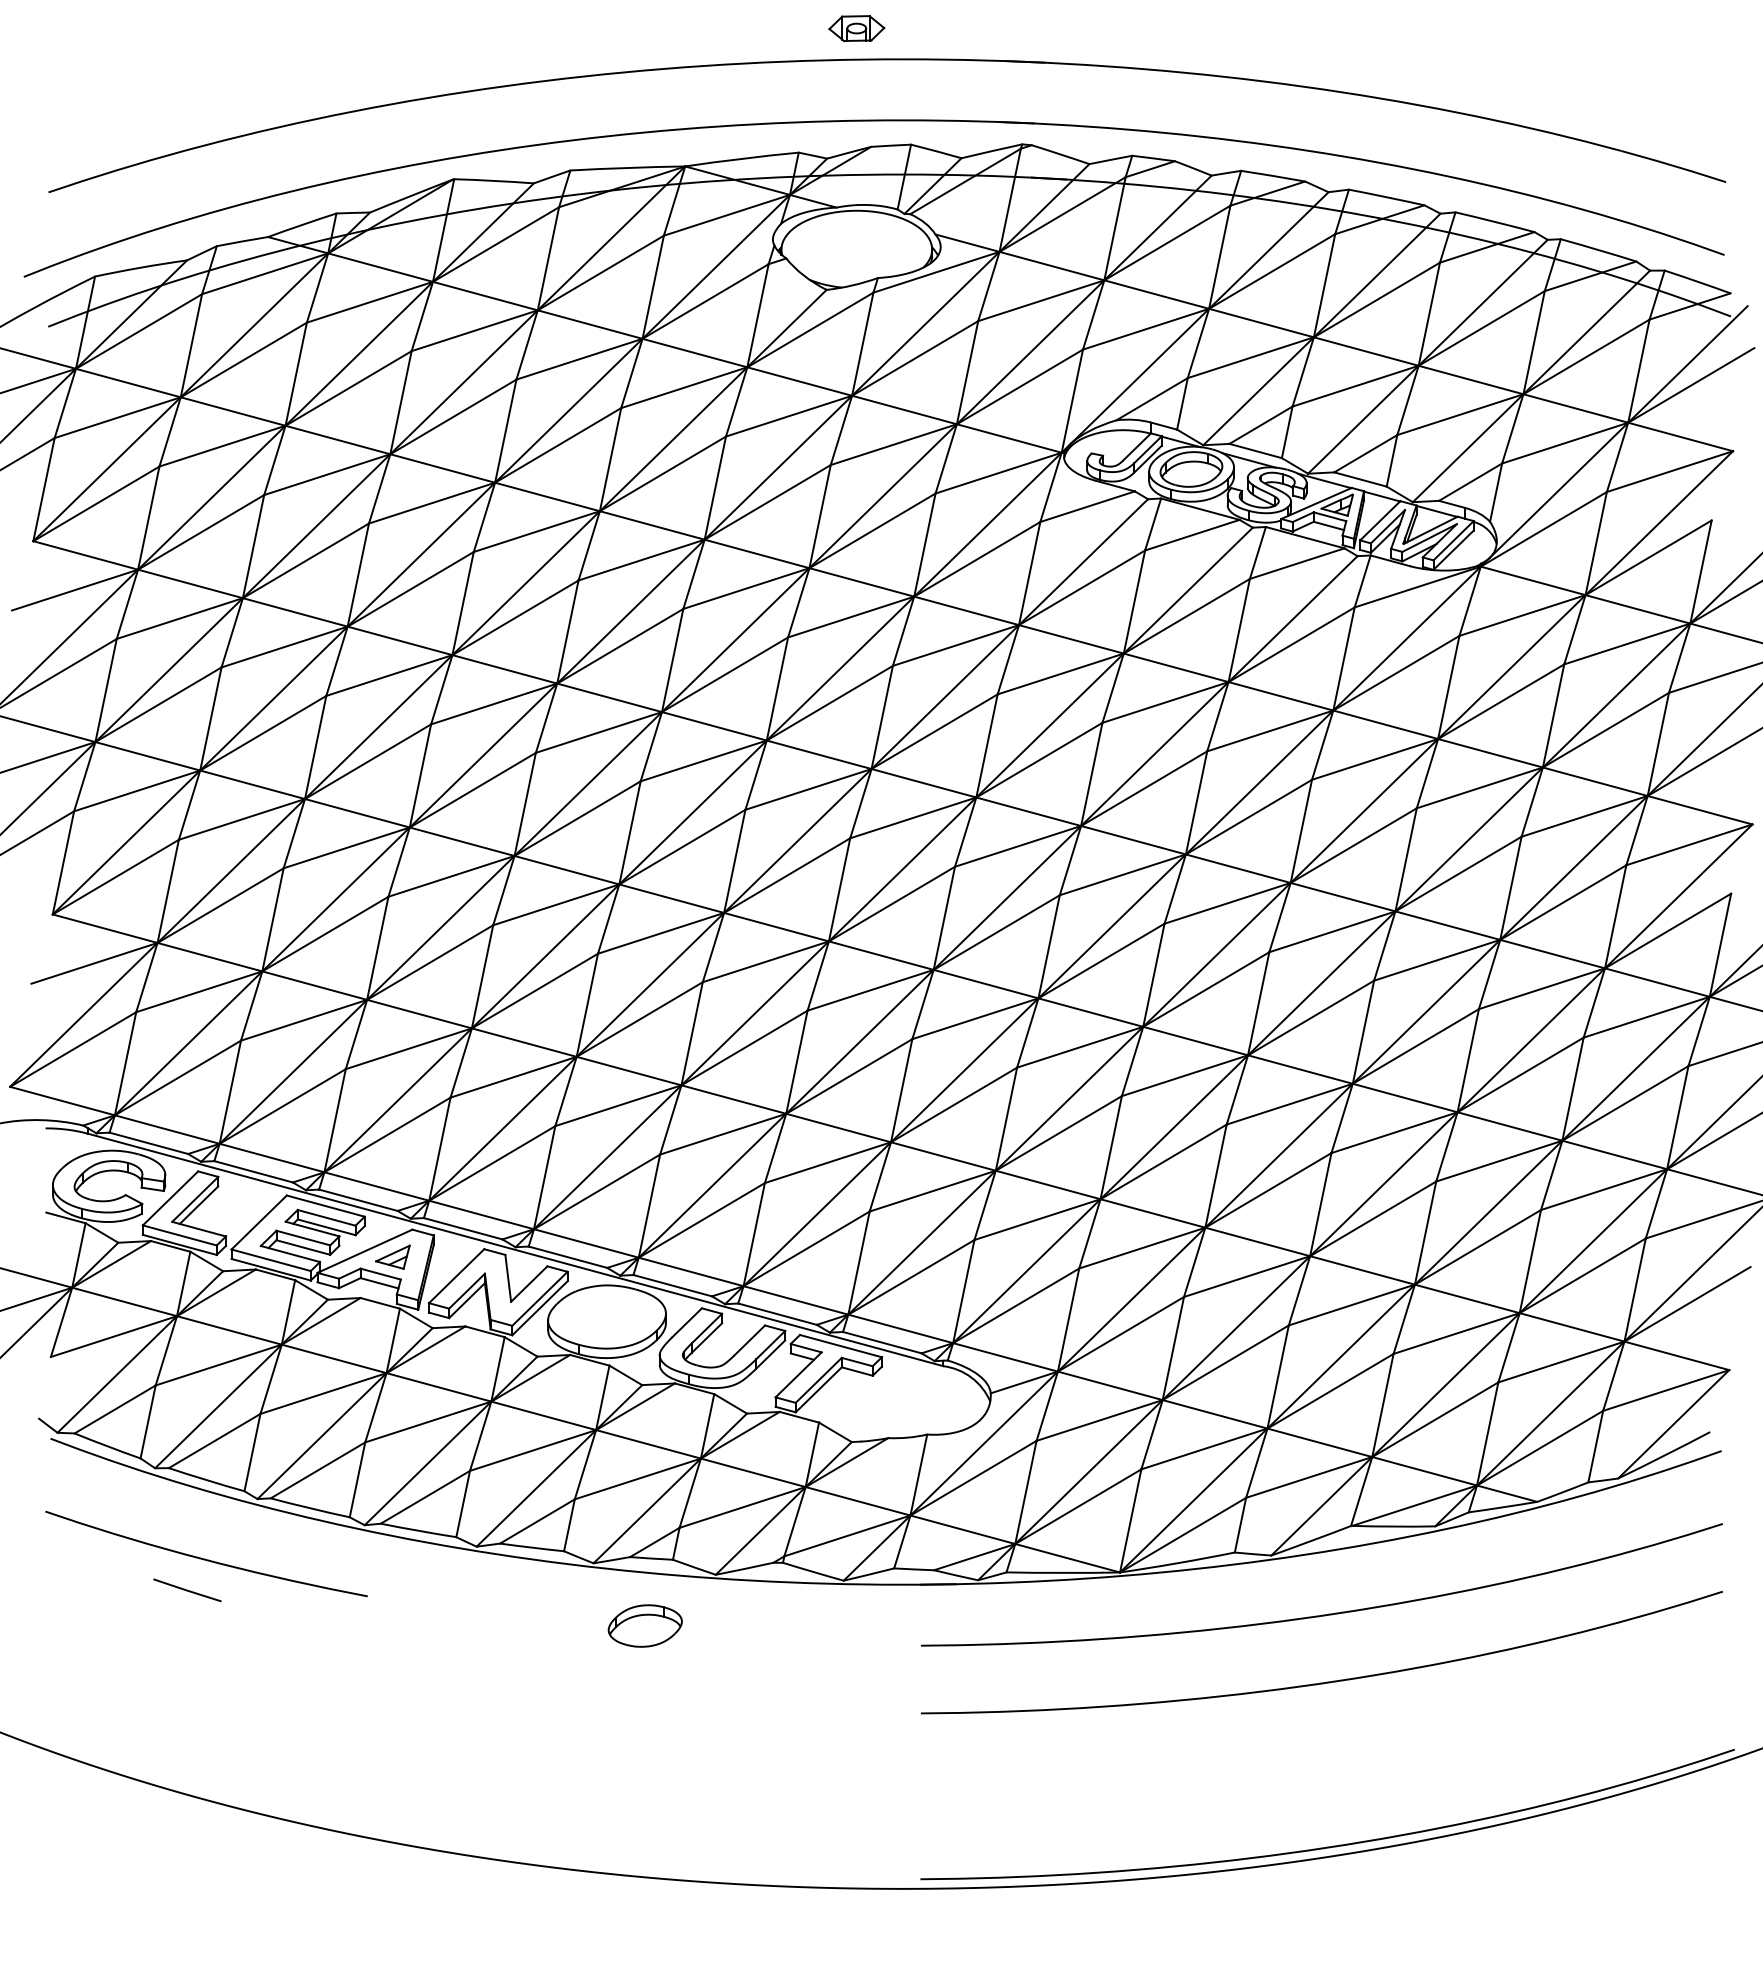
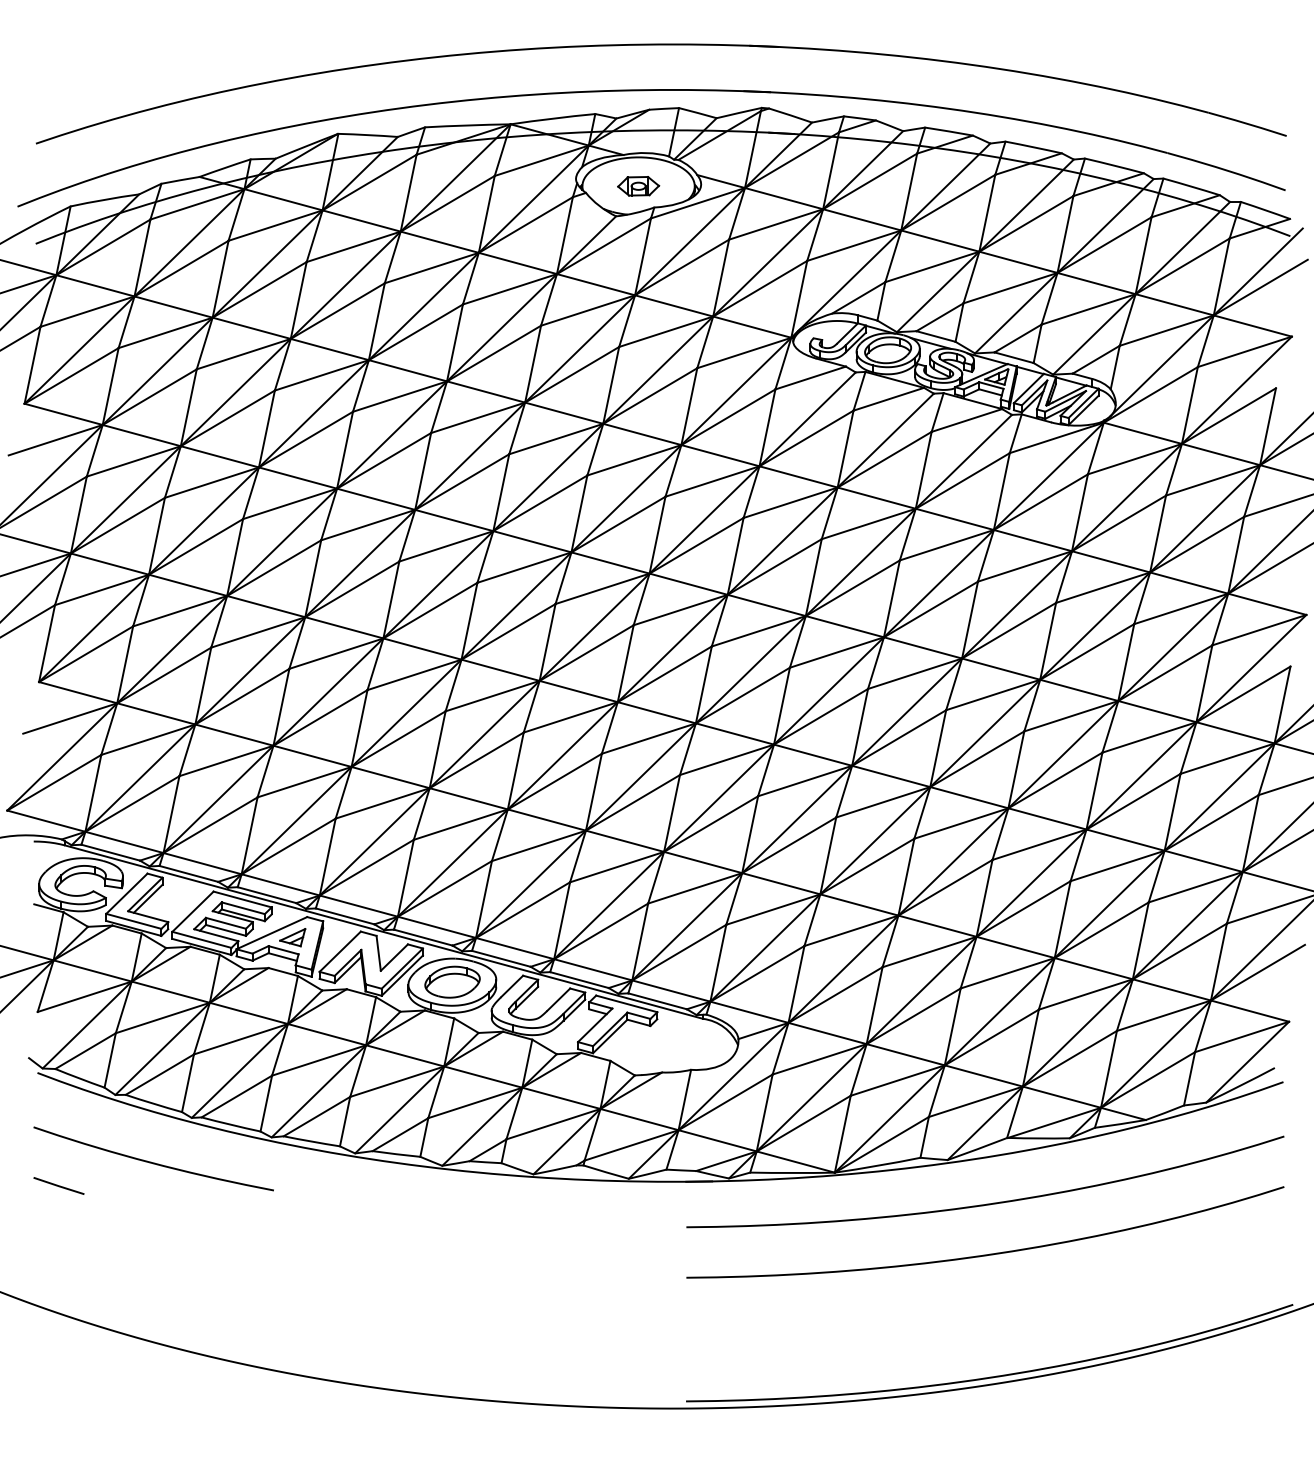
part: (856, 28) -> (638, 186), moved
line: (187, 1590) -> (59, 1186), moved
part: (644, 1625) -> (451, 981), moved

